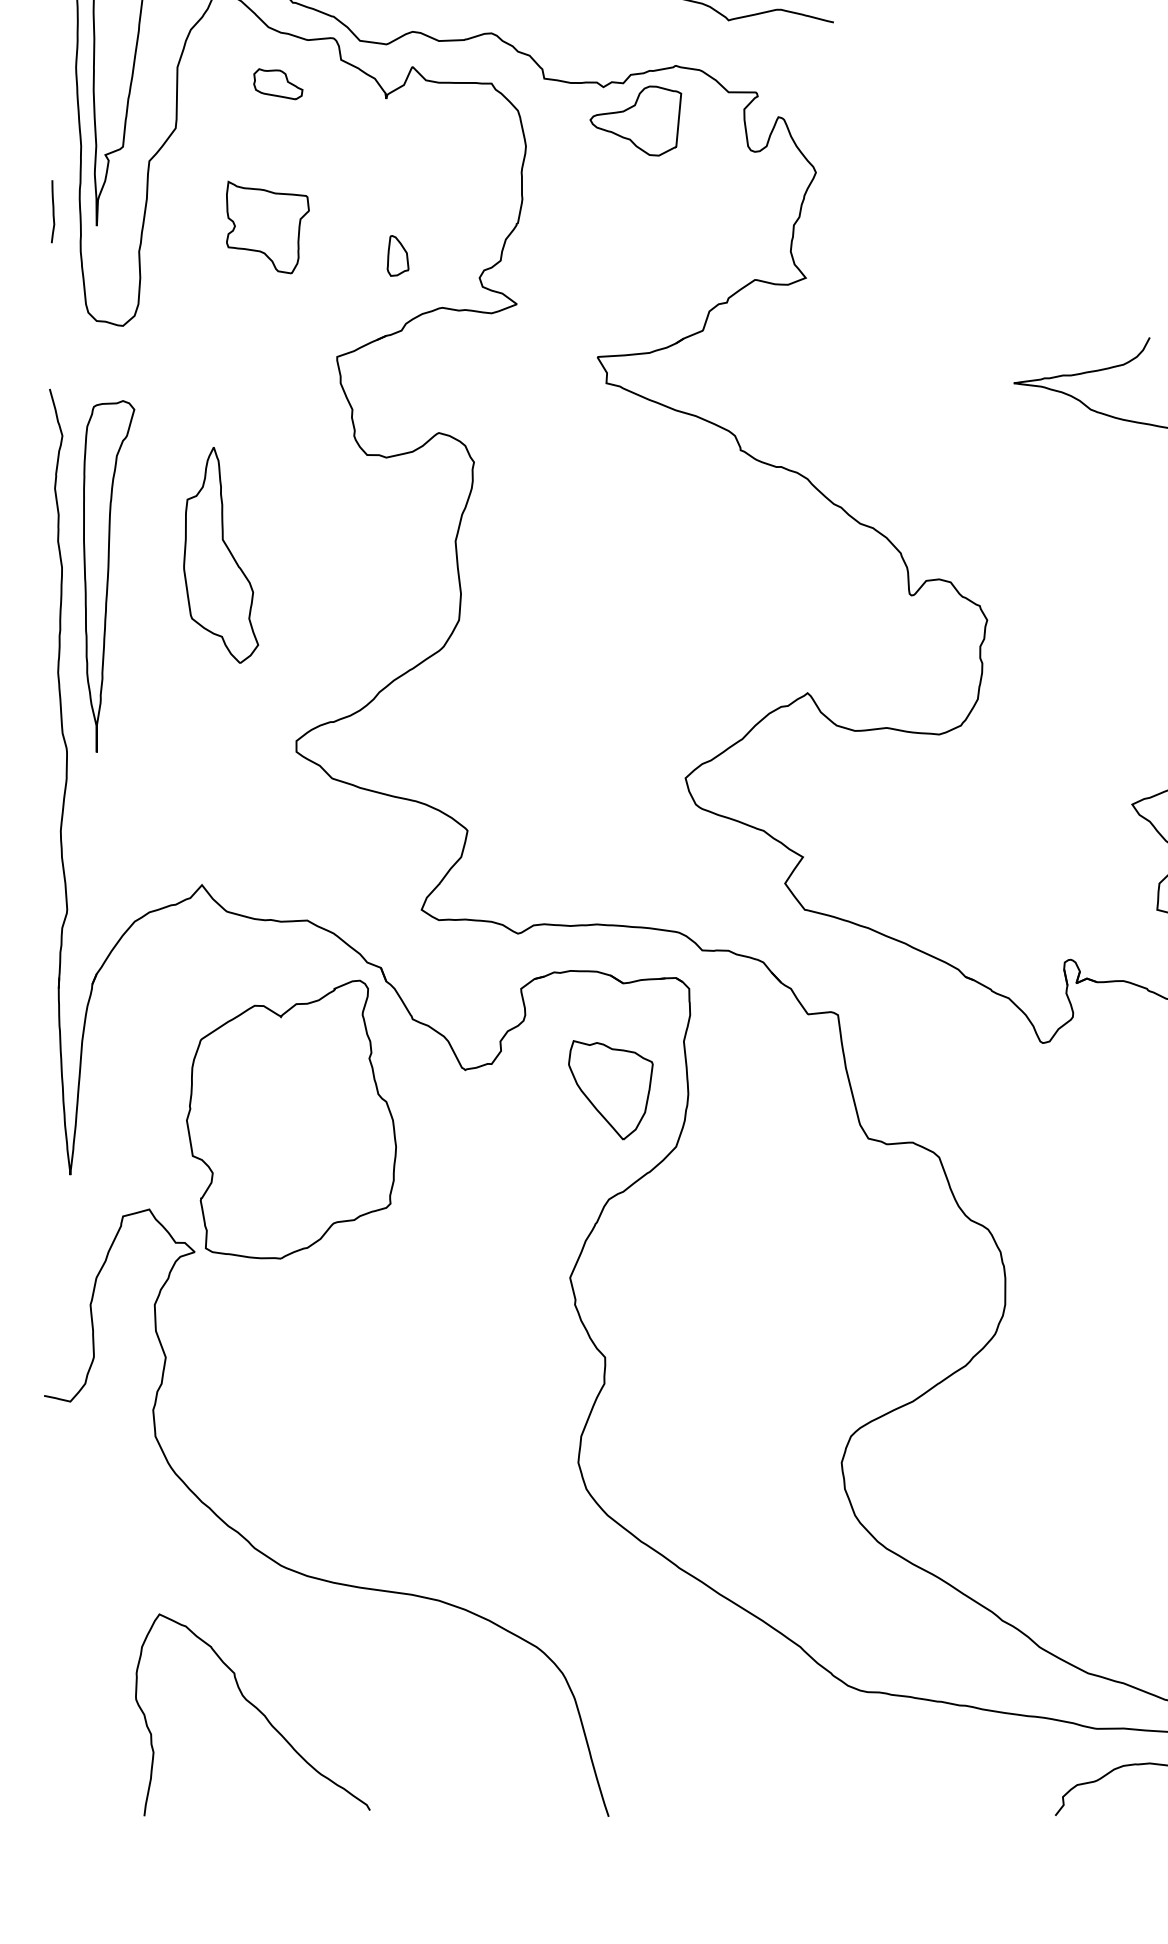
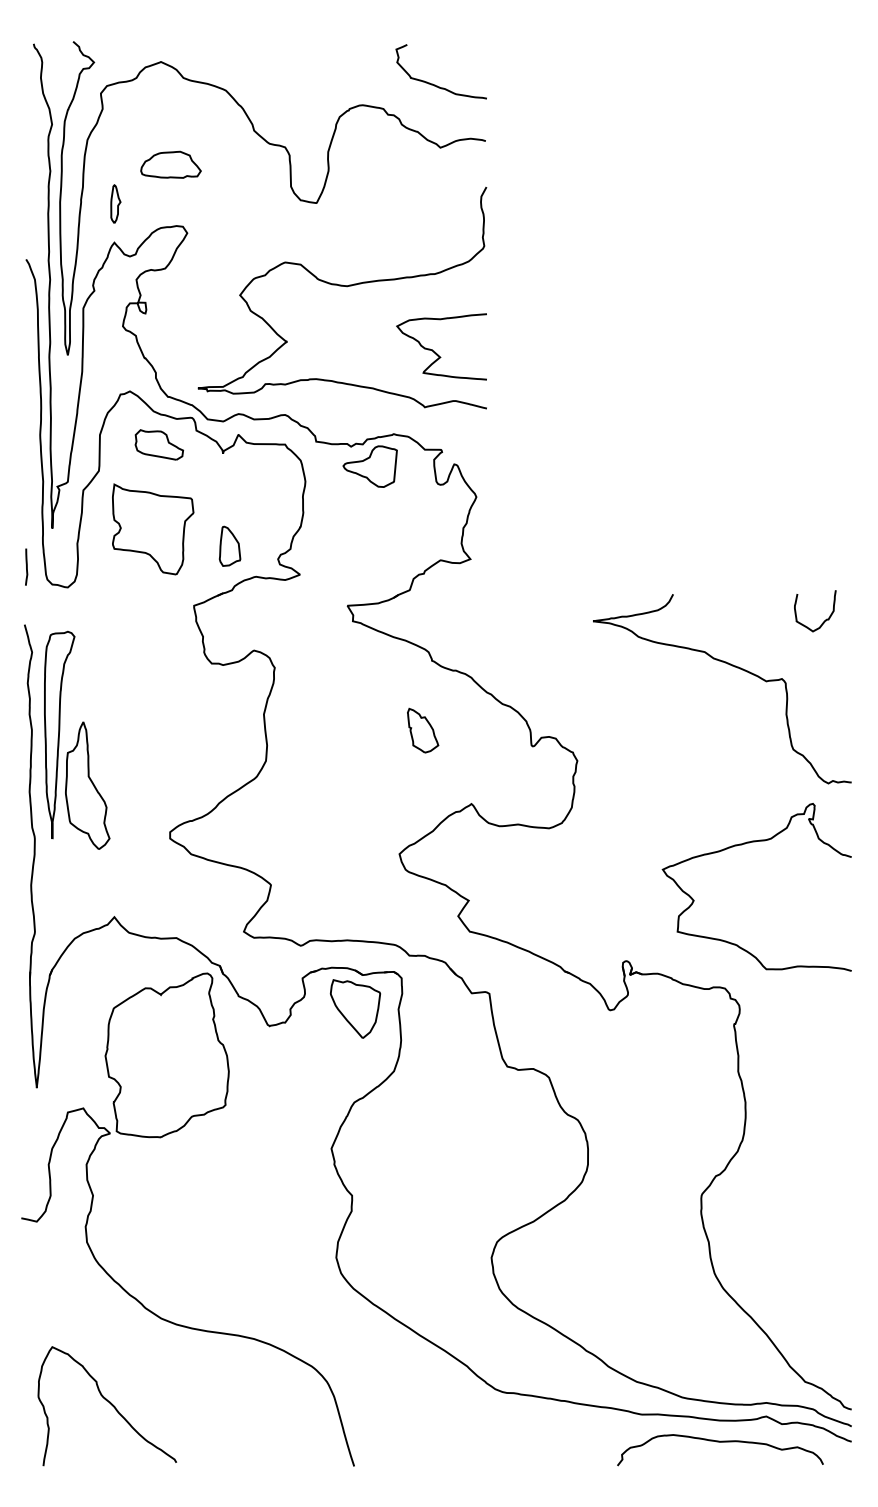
part: (278, 83) -> (159, 444), size x1.67
line: (52, 210) -> (26, 566), moved
part: (268, 227) -> (153, 529), size x1.67
part: (397, 254) -> (229, 545), size x1.67
part: (220, 554) -> (87, 785), moved
part: (726, 568) -> (423, 730), added
part: (609, 1089) -> (354, 1008), moved
curve: (256, 1710) -> (109, 1403), moved

